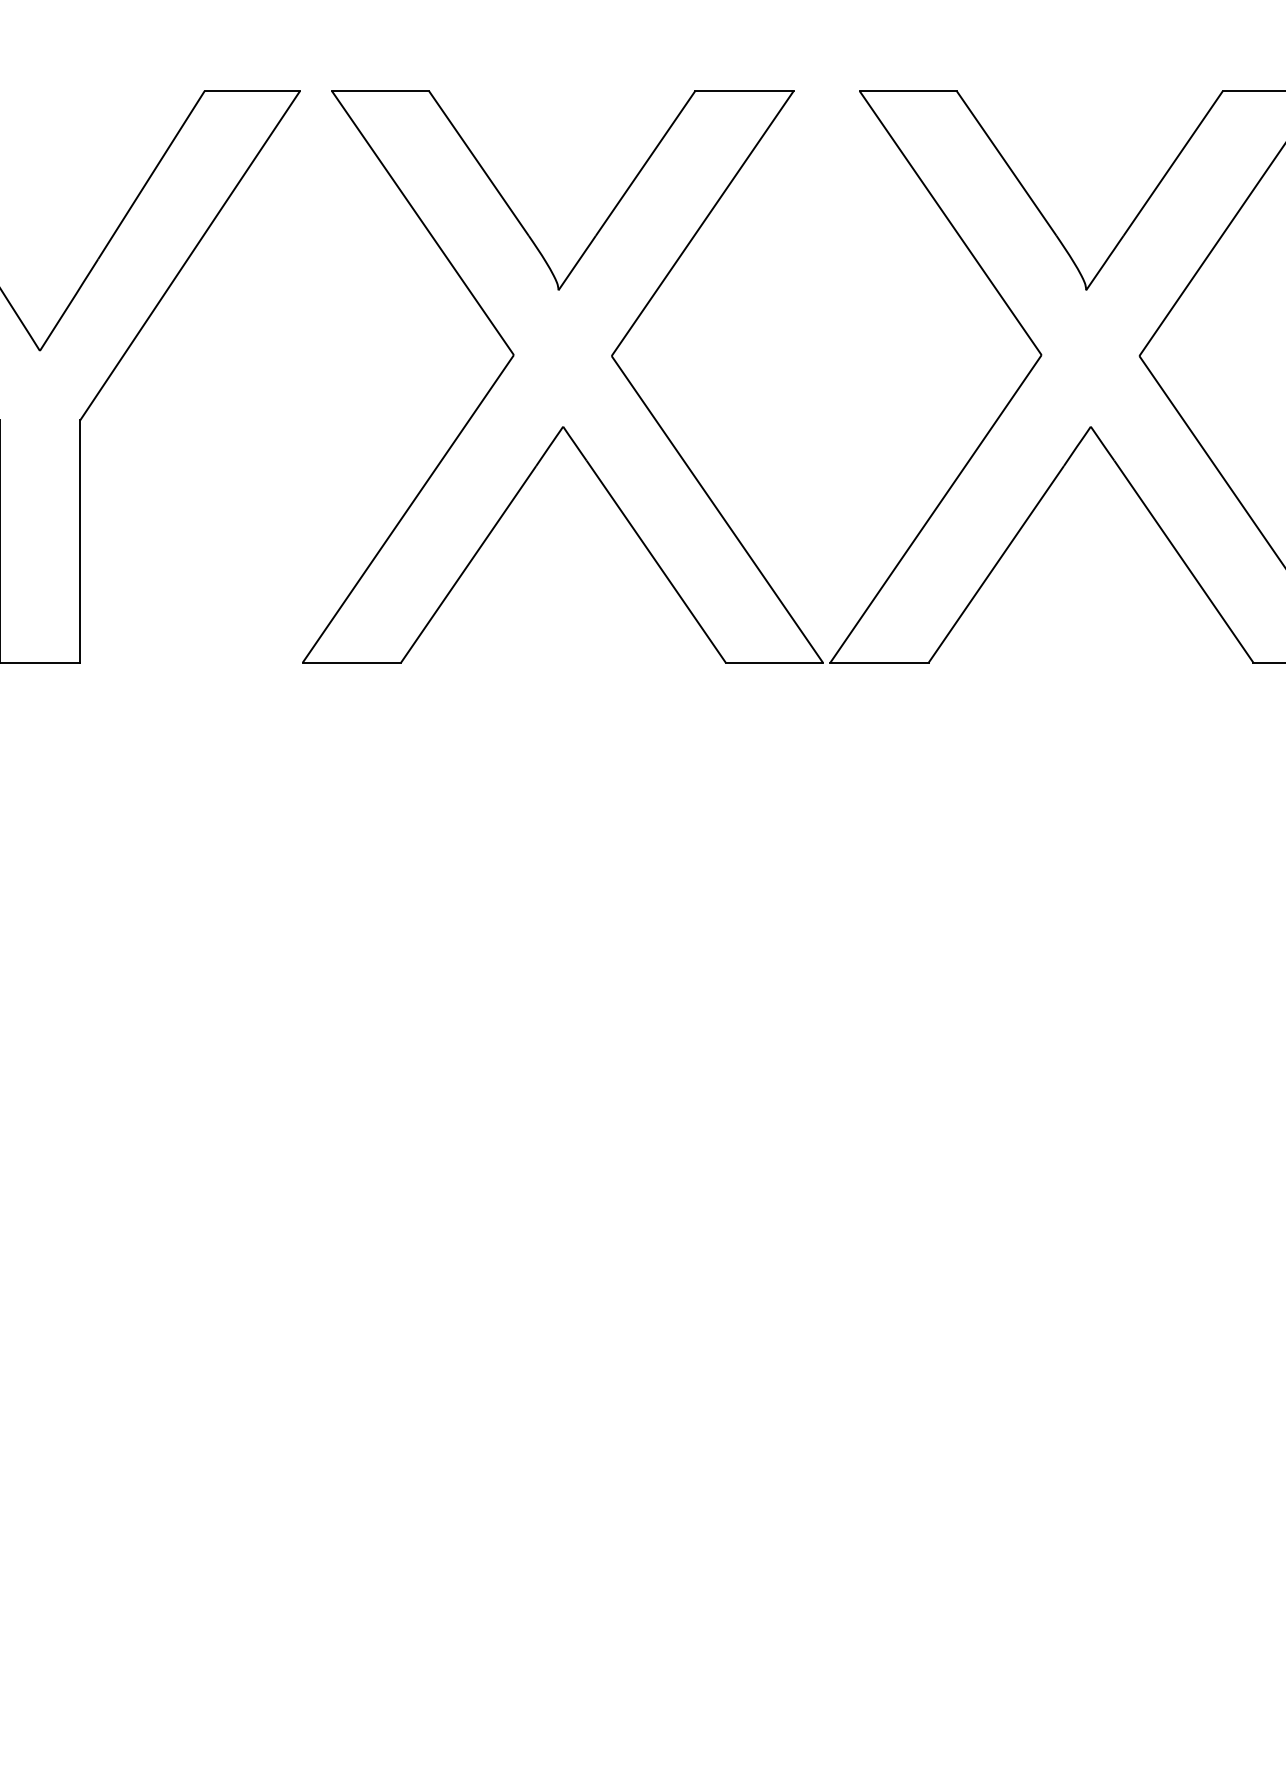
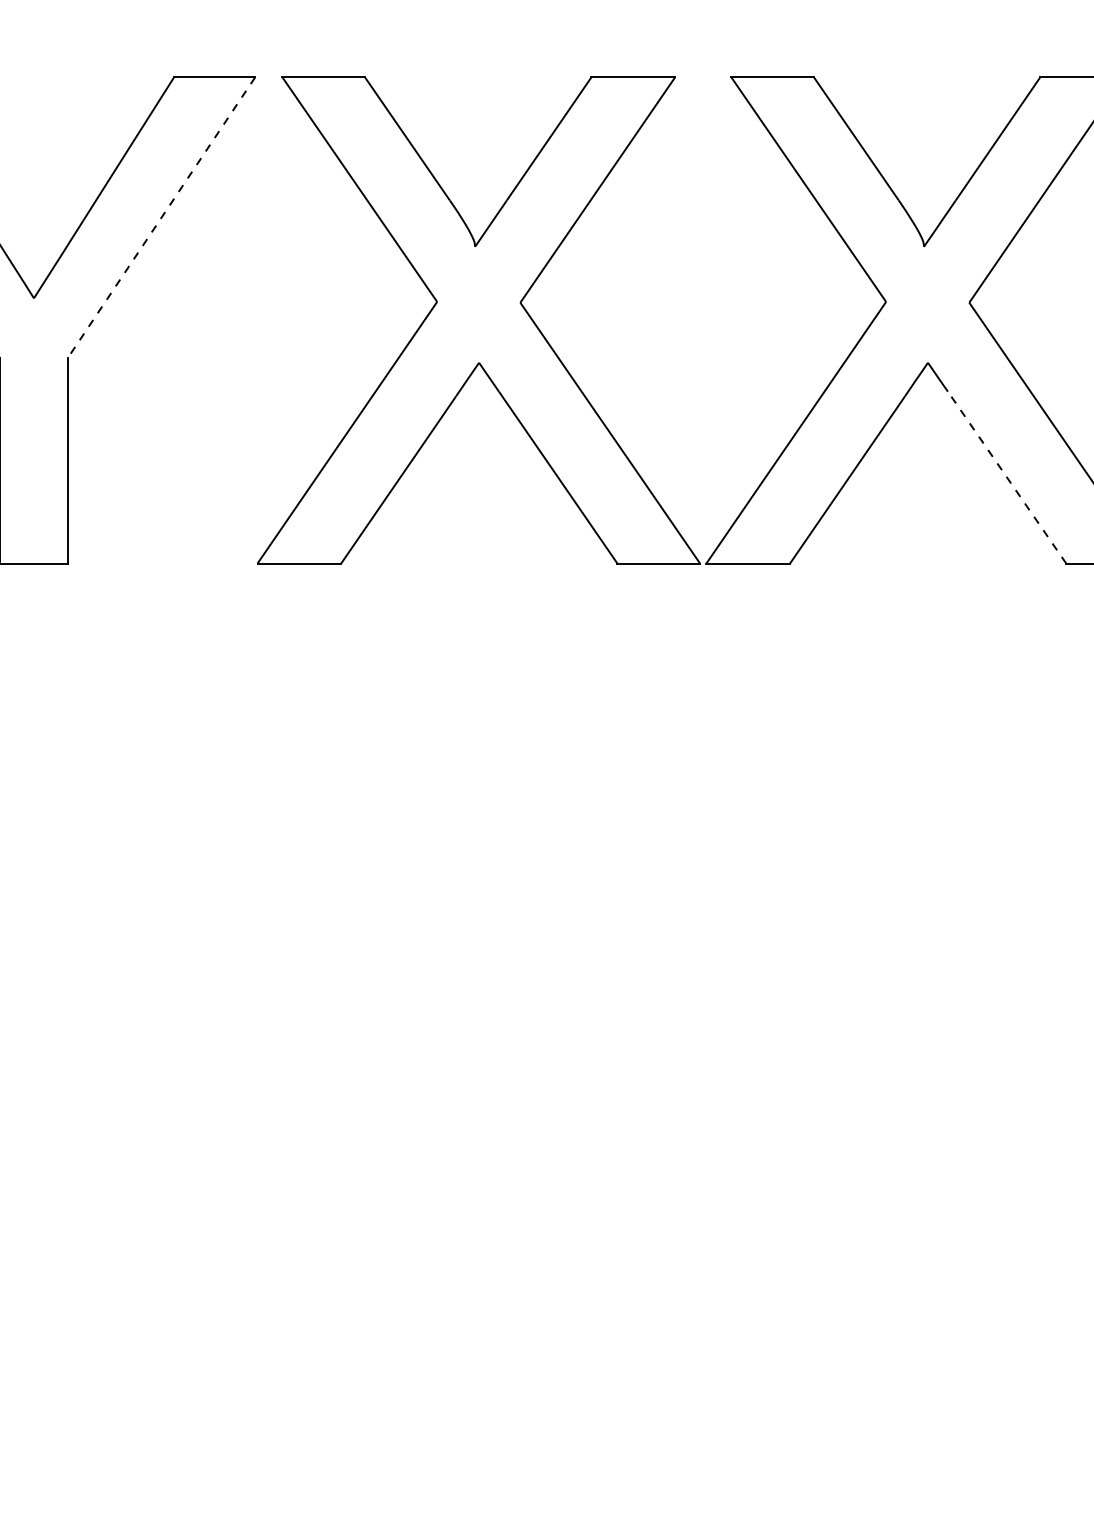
line: (189, 255) -> (161, 217), solid -> dashed
line: (1183, 561) -> (1006, 477), solid -> dashed

